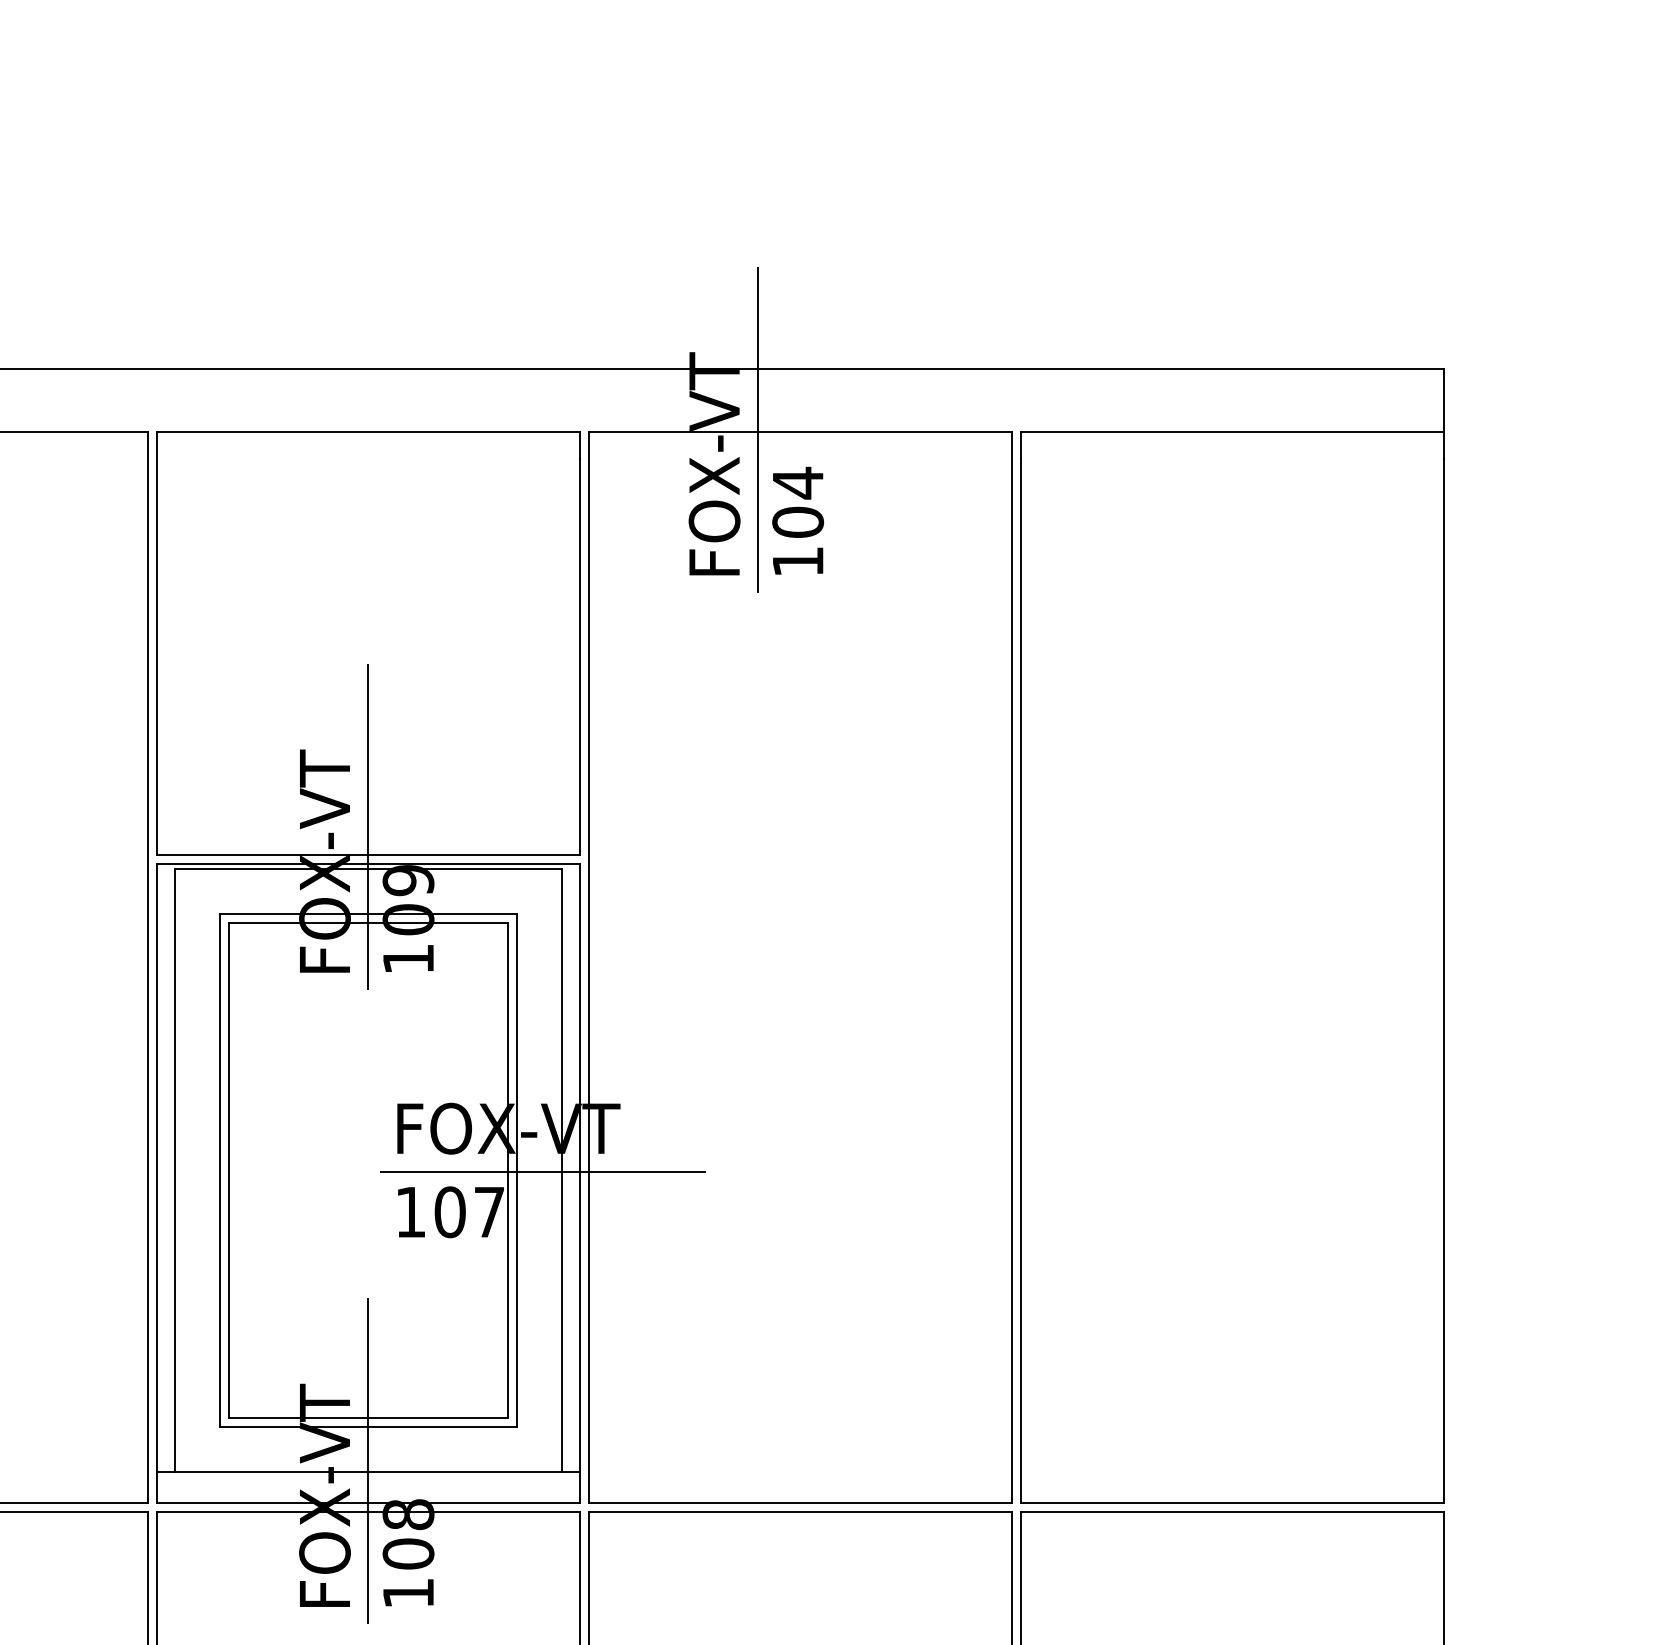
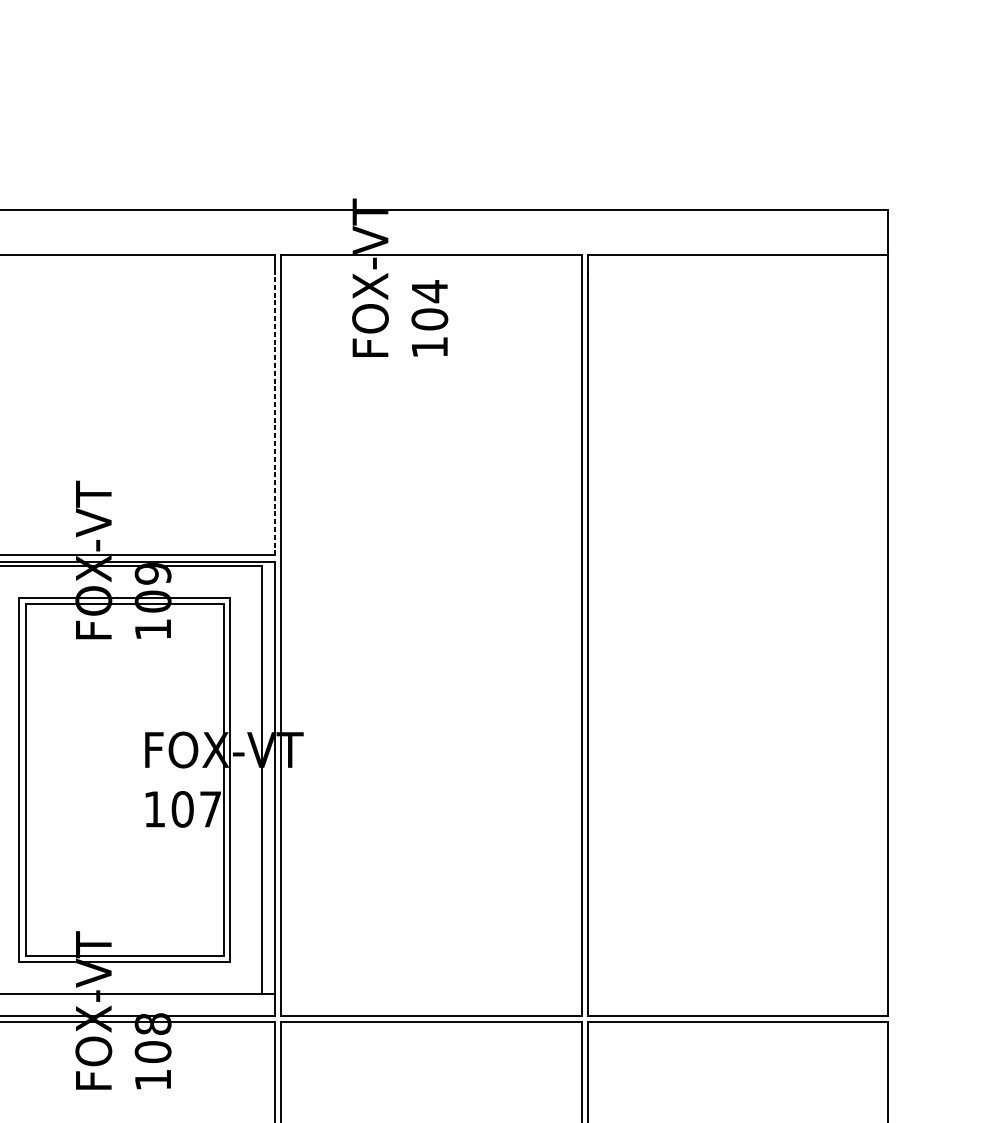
line: (757, 429) -> (400, 253), removed
line: (579, 656) -> (274, 414), solid -> dashed
line: (368, 827) -> (124, 536), removed
line: (542, 1172) -> (248, 781), removed
line: (368, 1461) -> (124, 986), removed

